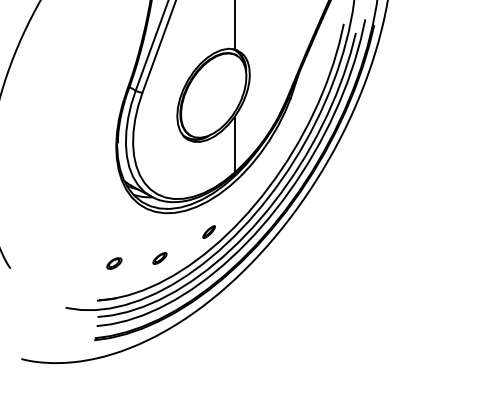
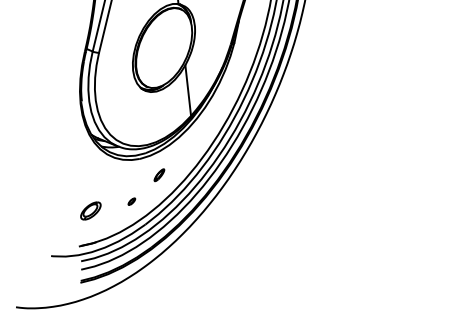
part: (208, 231) -> (158, 174), moved
part: (159, 258) -> (131, 201), size x0.6
part: (114, 263) -> (91, 210), size x1.6

